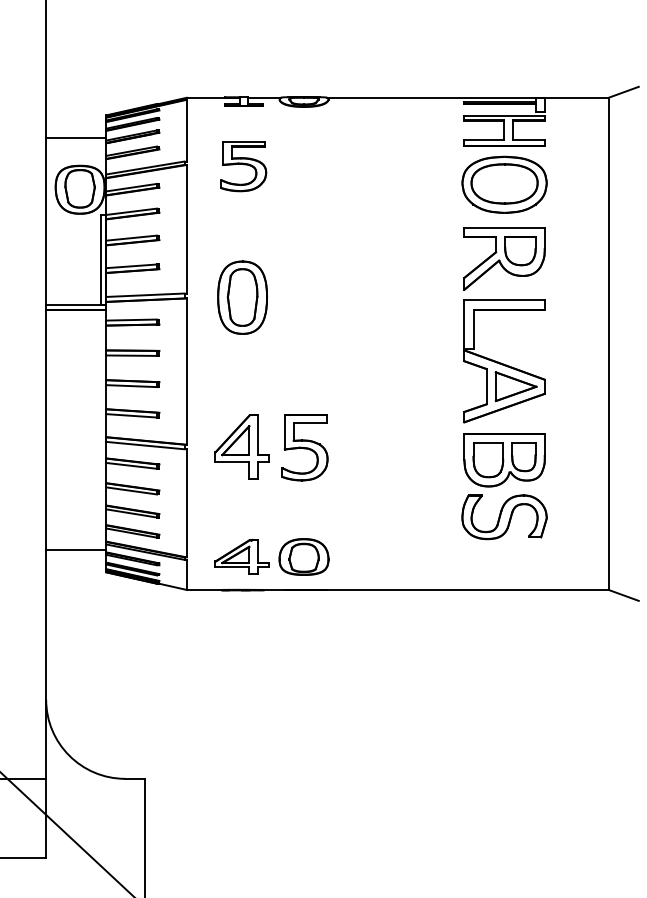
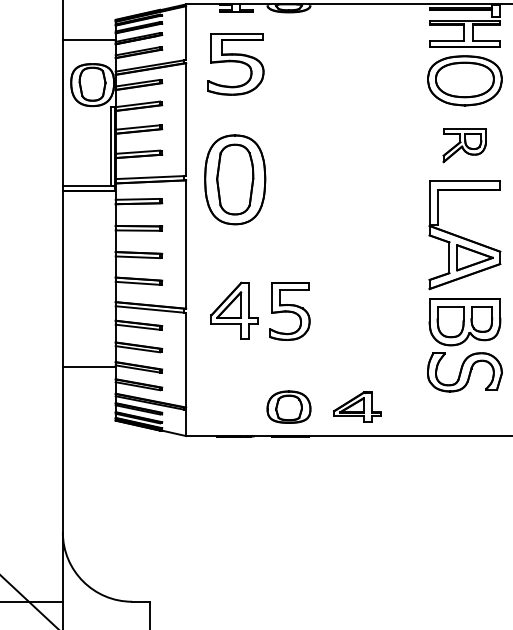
part: (243, 166) -> (235, 64), size x1.4
part: (504, 258) -> (464, 145), size x0.6
part: (242, 297) -> (235, 179), size x1.4
line: (76, 549) -> (89, 366), moved
part: (241, 556) -> (356, 406), moved

